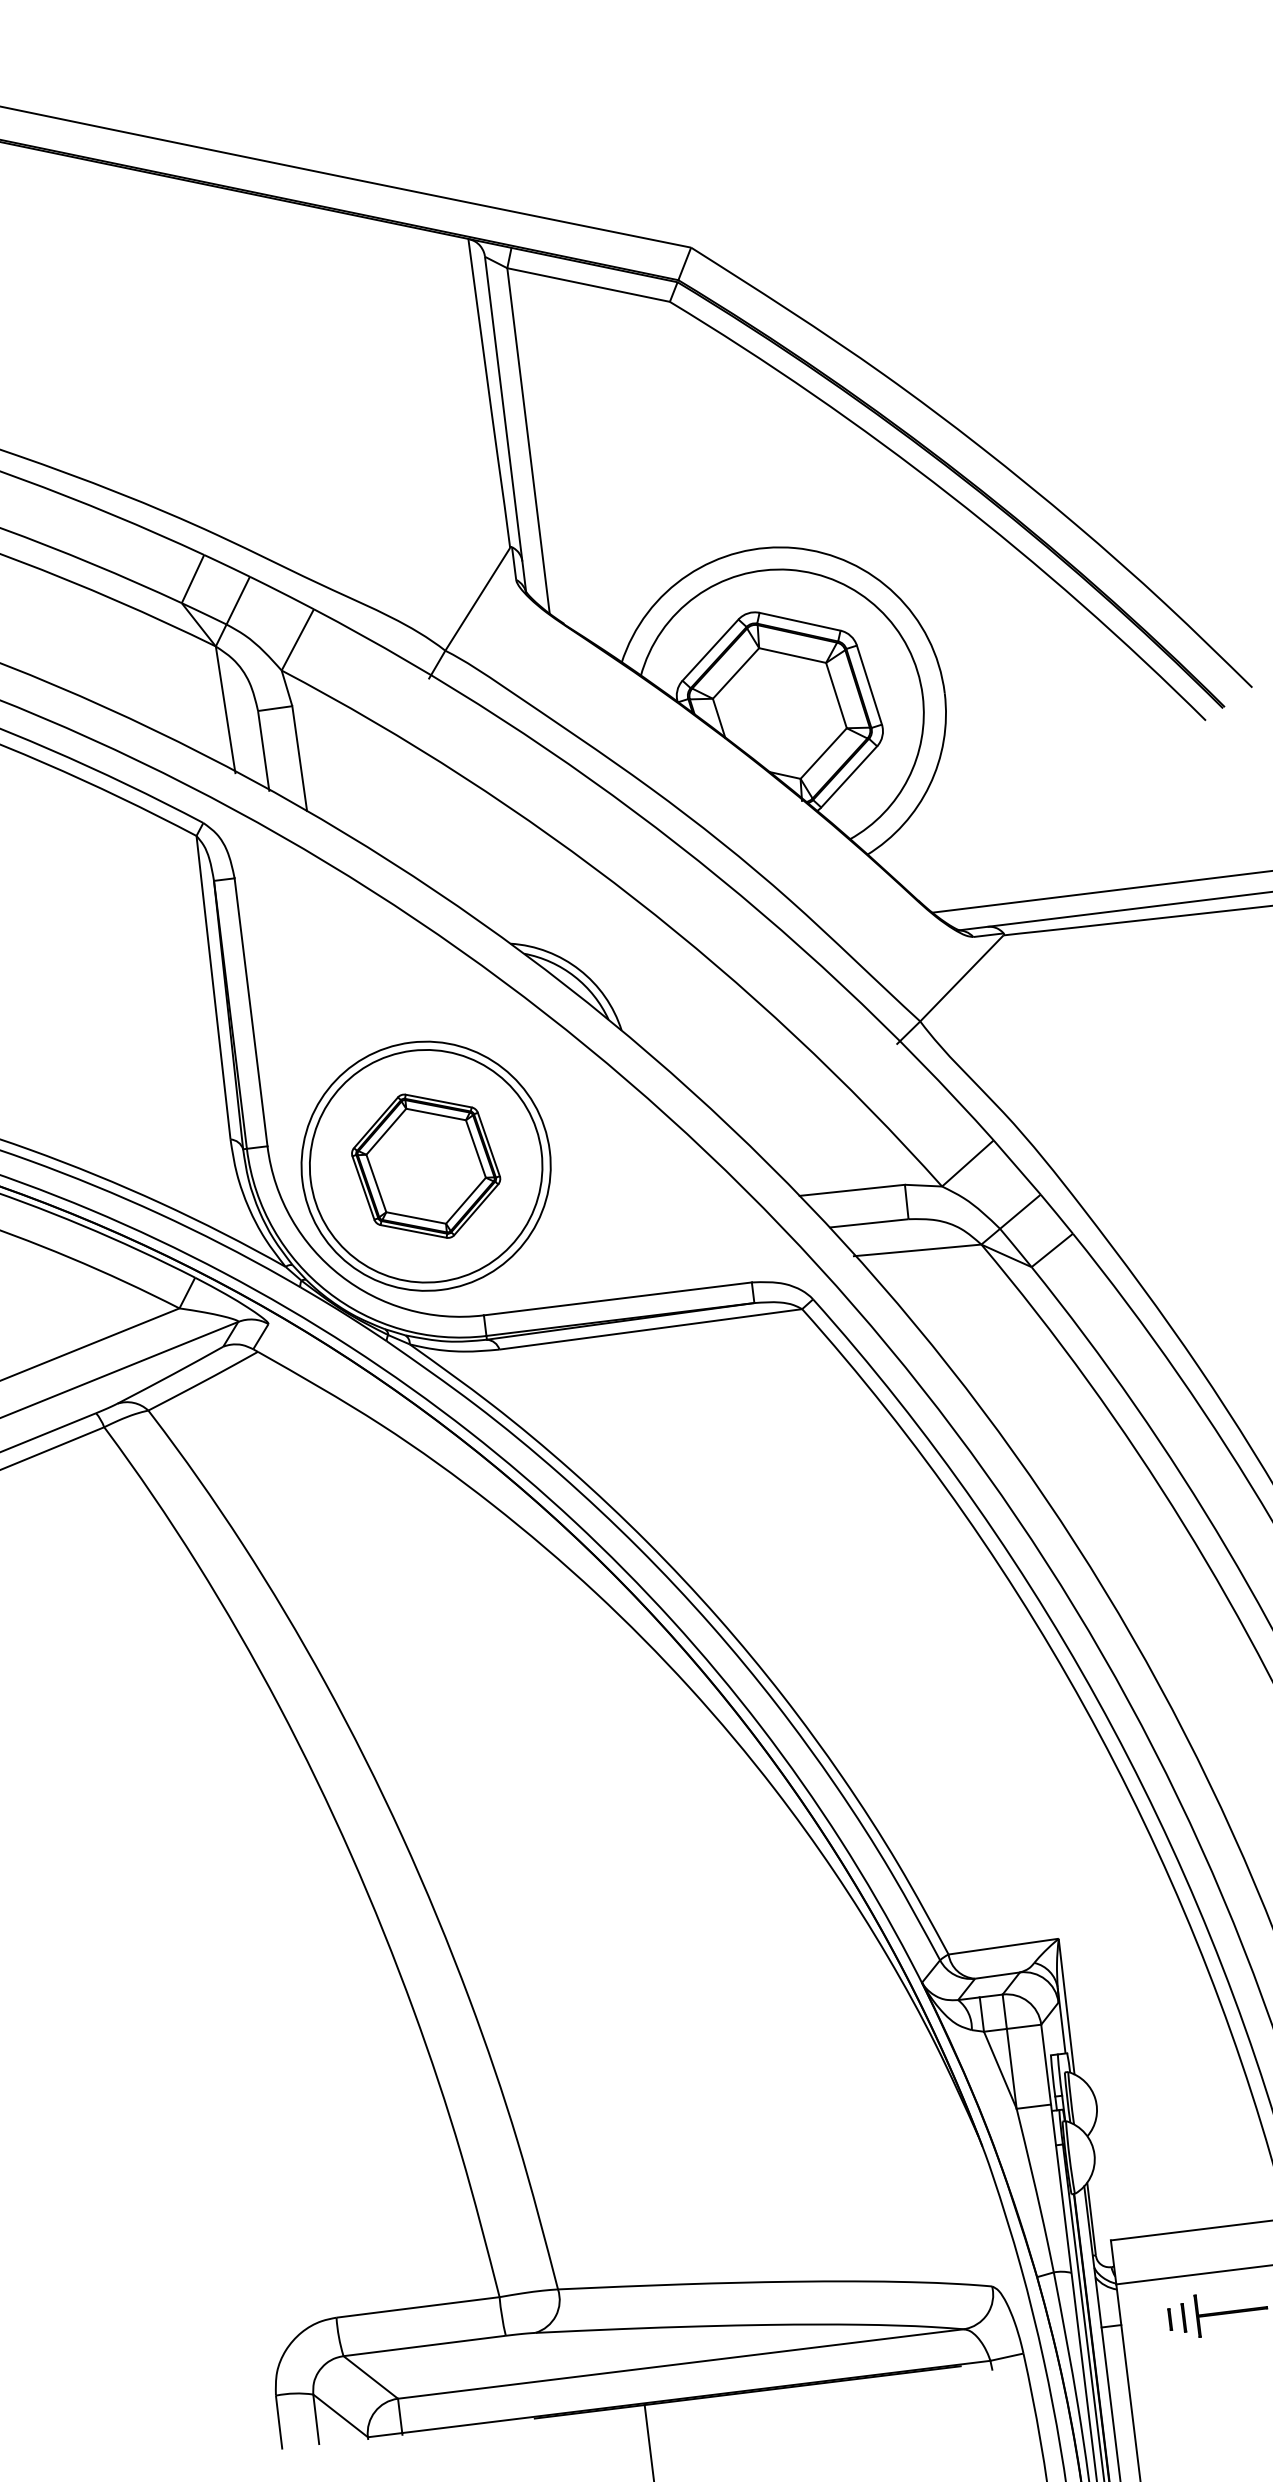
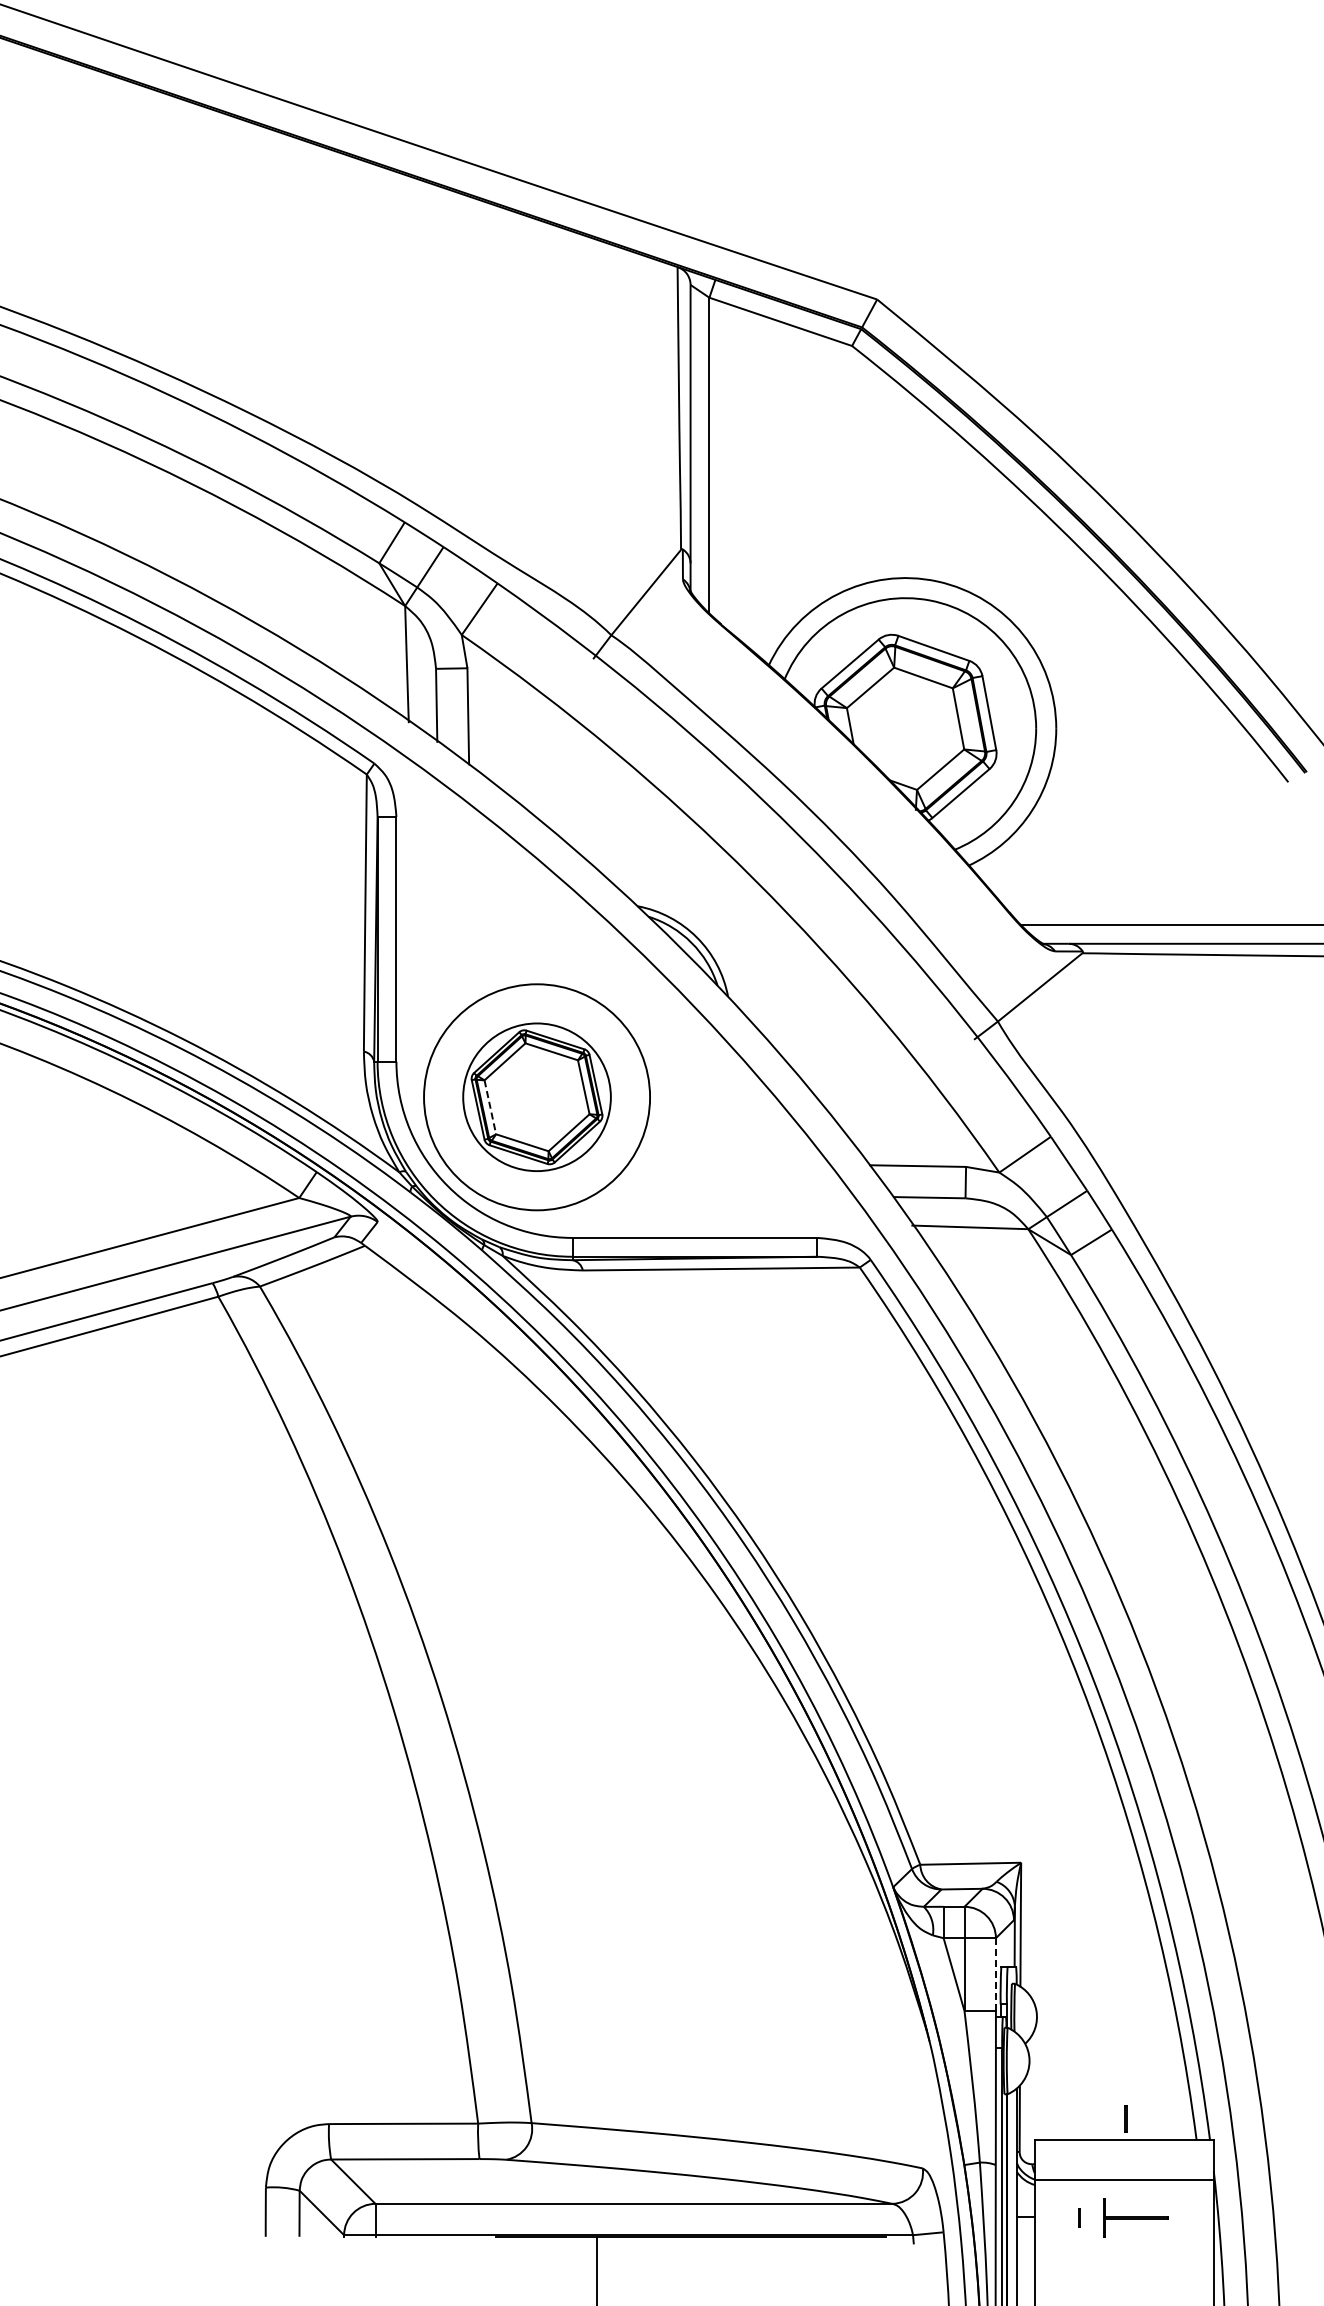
circle: (425, 1165) -> (536, 1096), size x0.7
line: (376, 1183) -> (490, 1107), solid -> dashed
line: (1045, 2065) -> (995, 1975), solid -> dashed
line: (1183, 2317) -> (1125, 2118), moved

